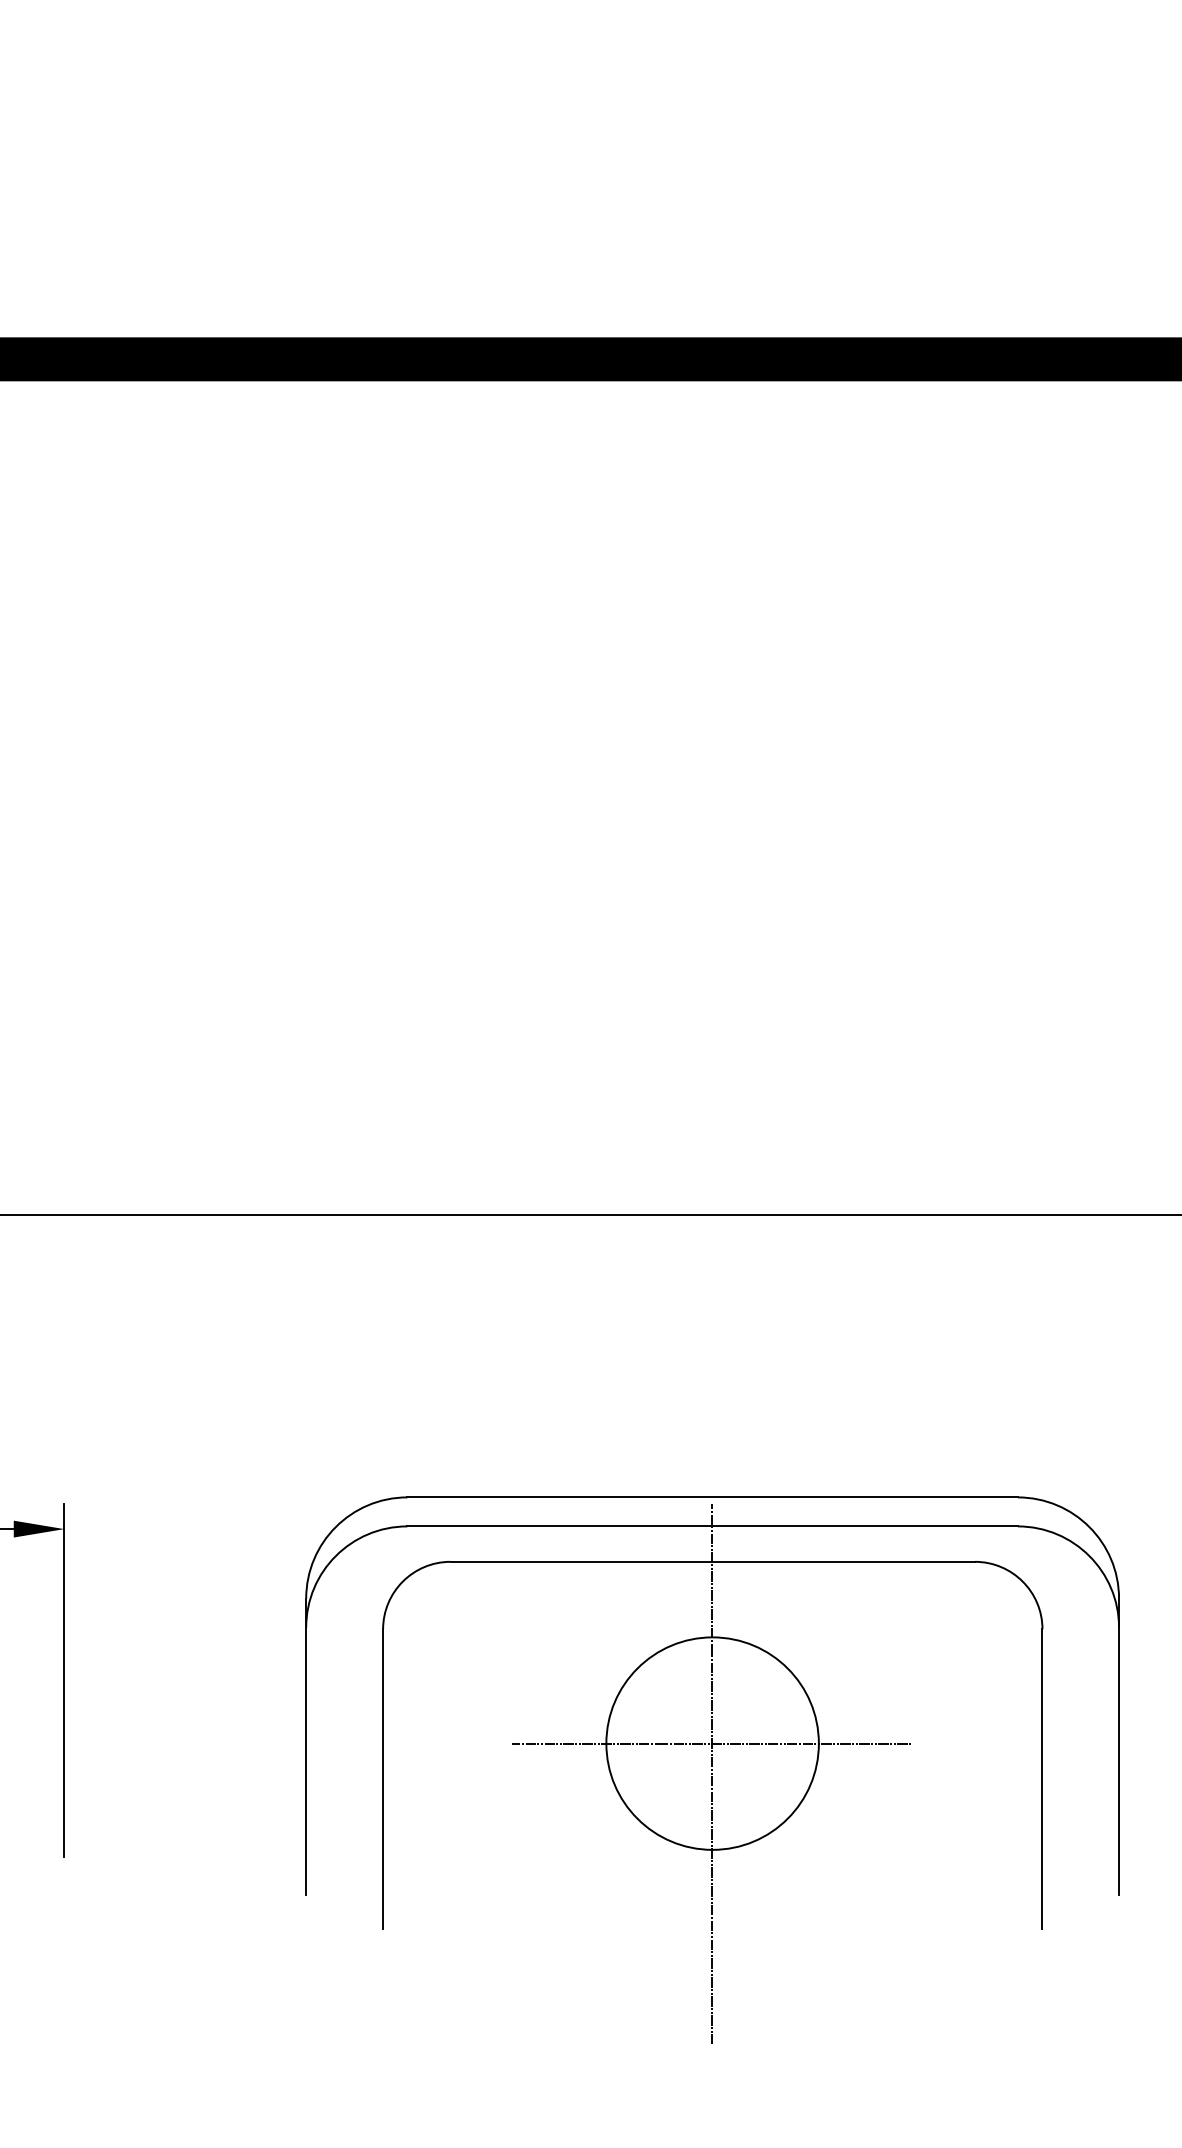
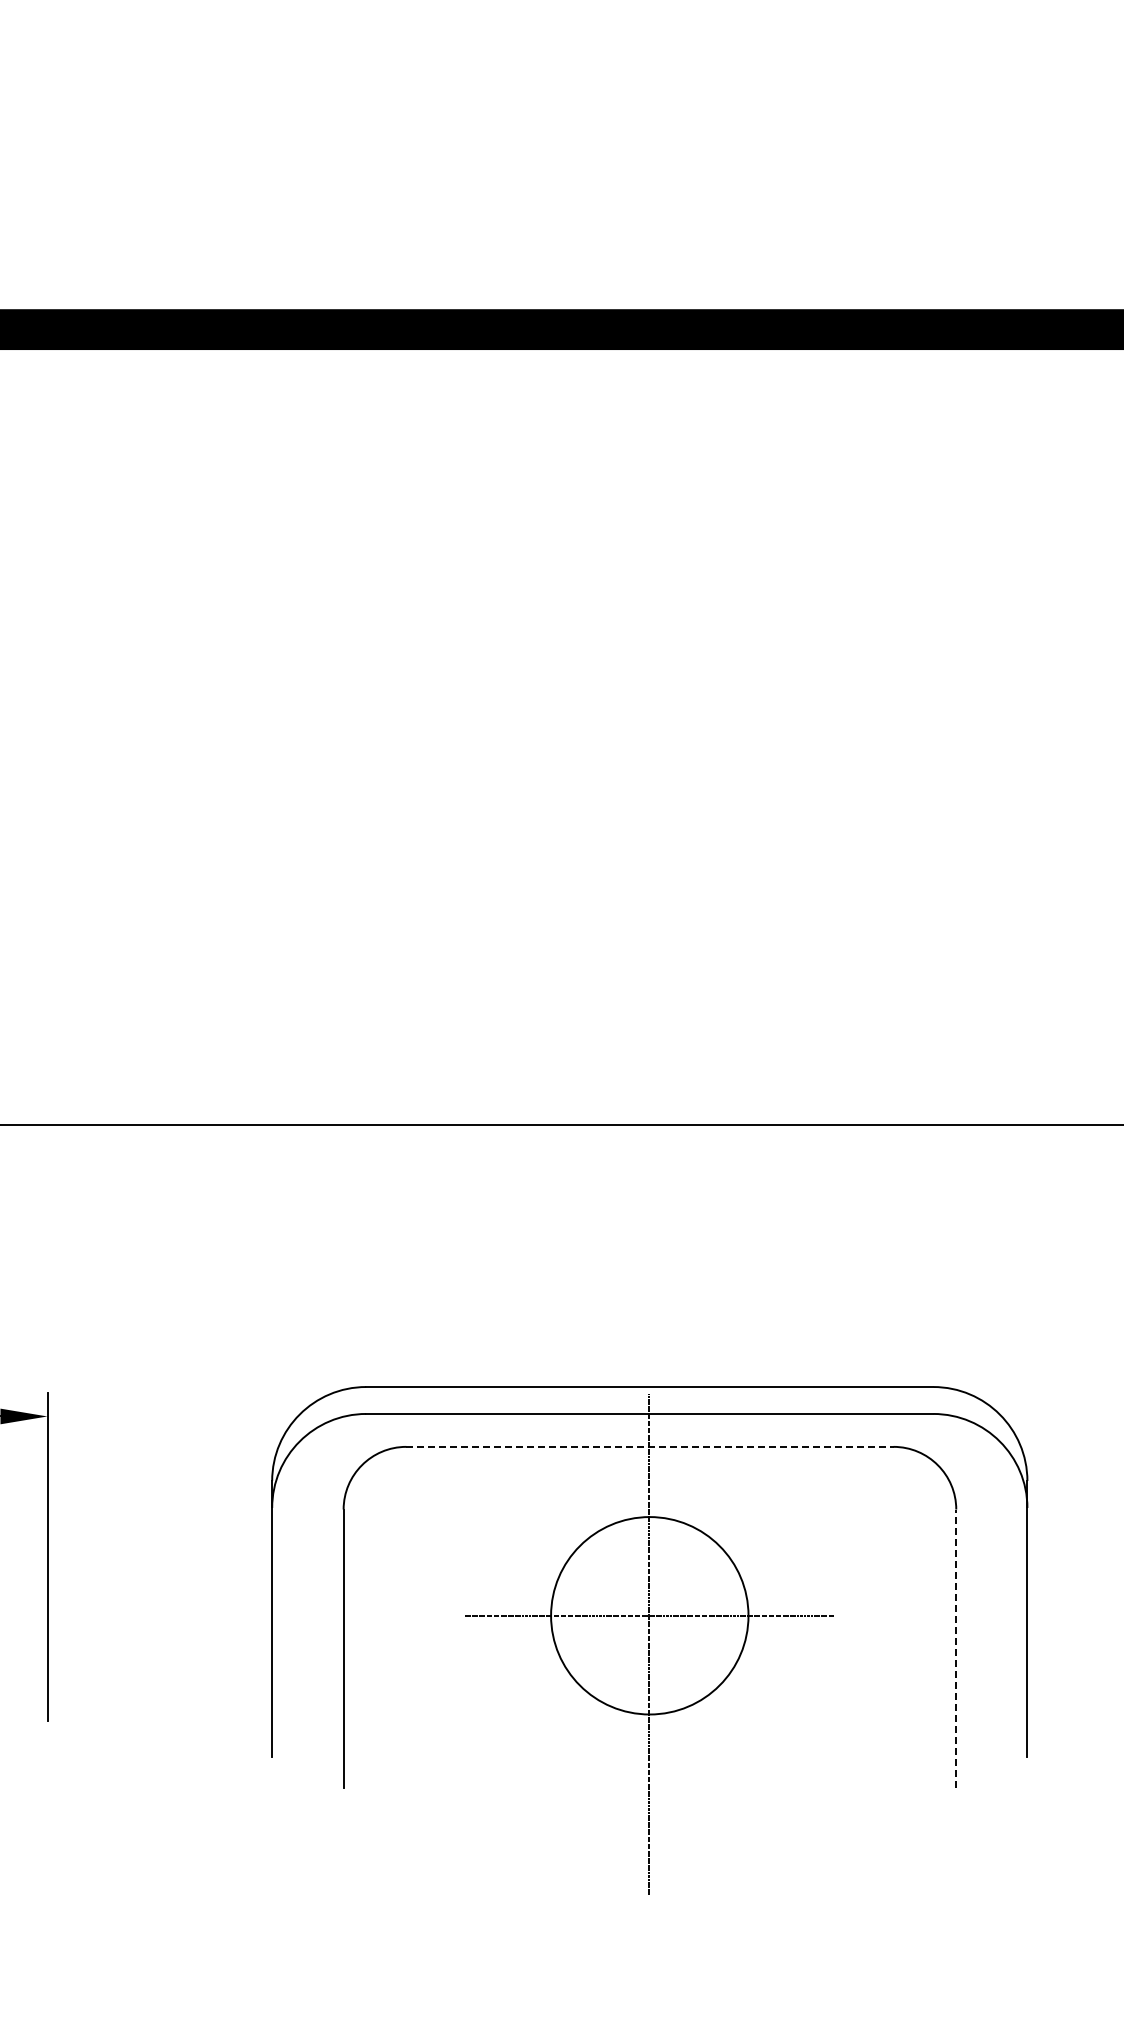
line: (712, 1561) -> (649, 1446), solid -> dashed
line: (1042, 1778) -> (956, 1648), solid -> dashed

